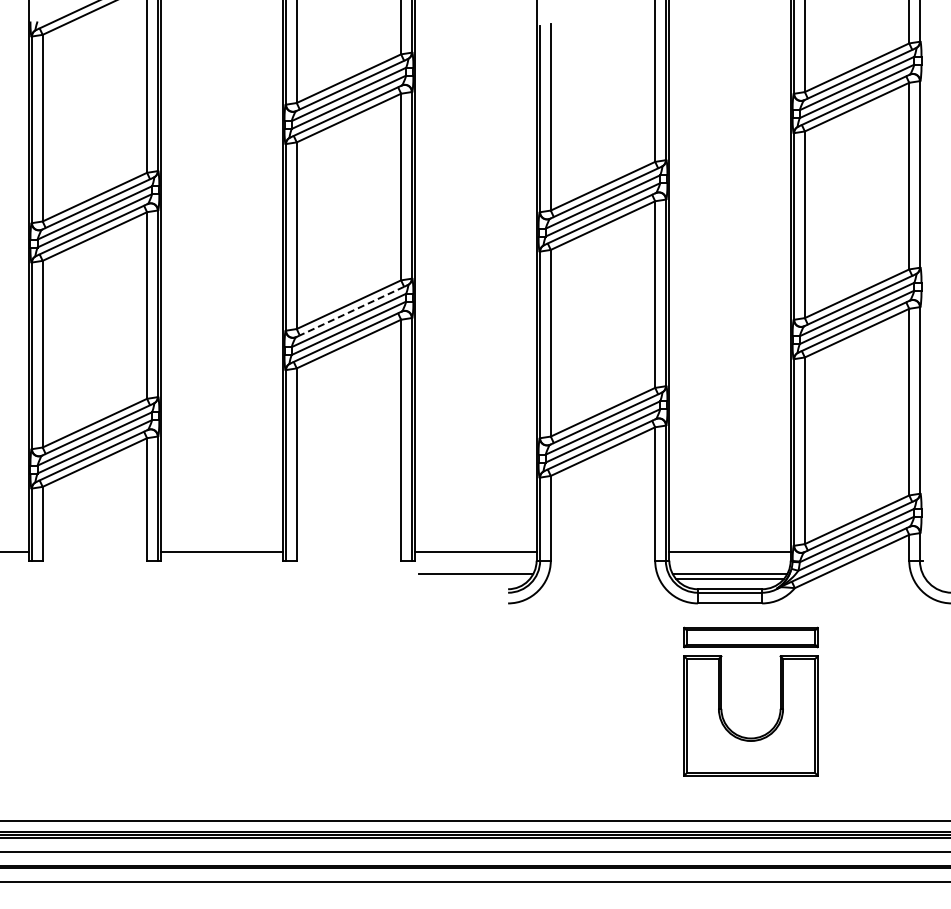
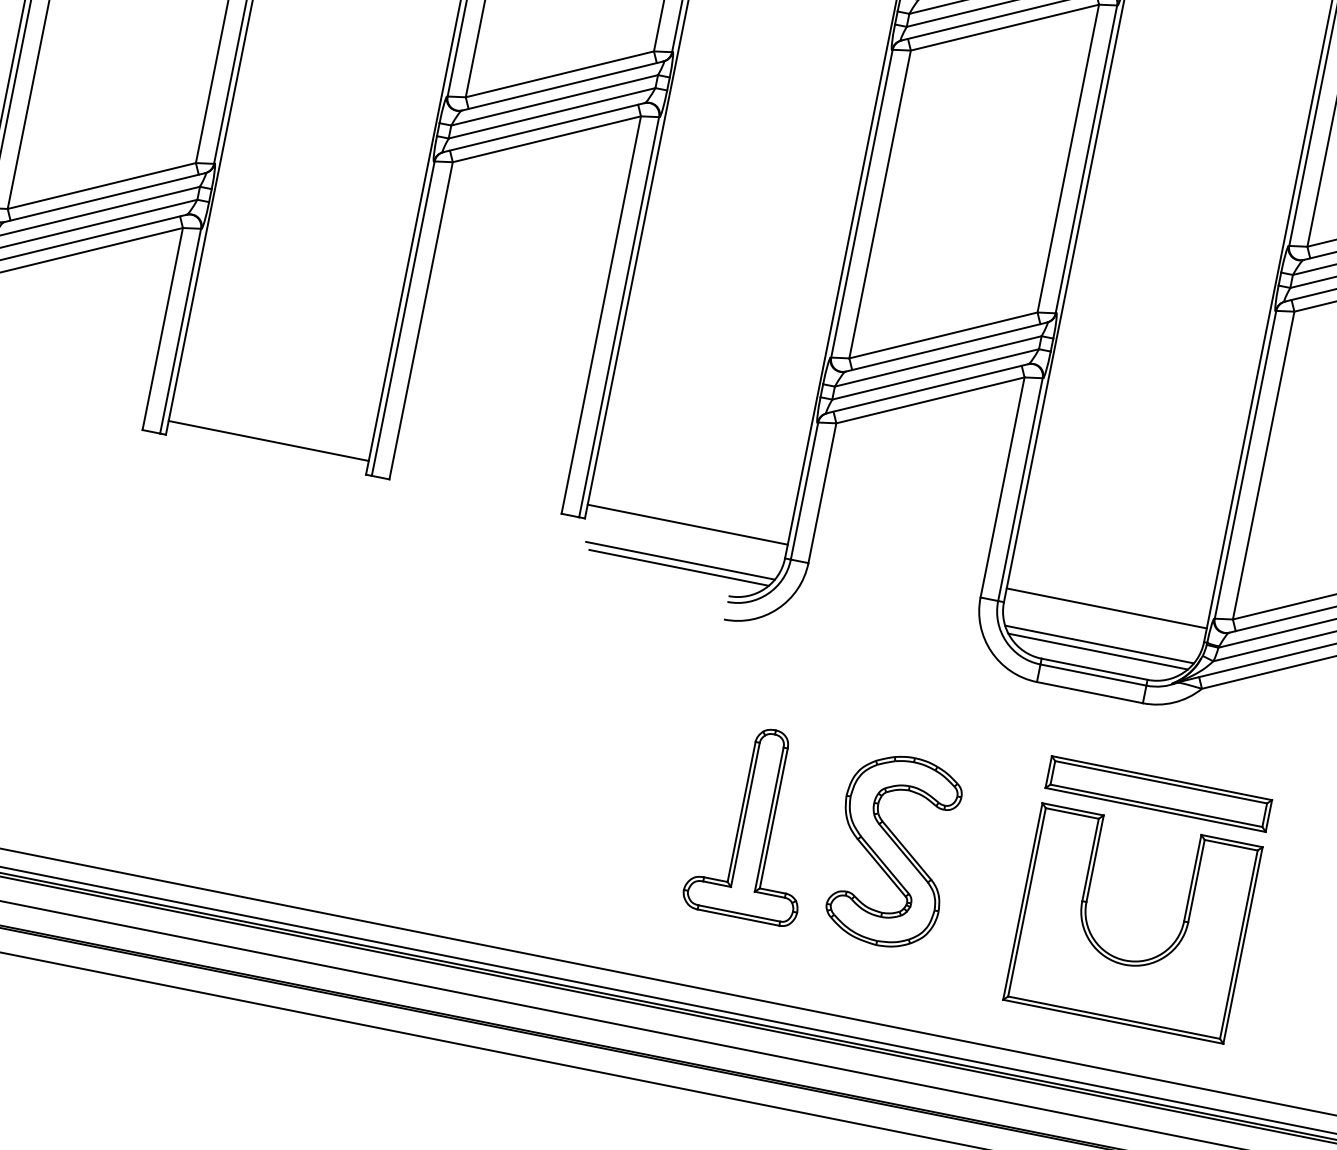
line: (351, 311) -> (561, 86), dashed -> solid
line: (475, 578) -> (678, 567), added
part: (721, 701) -> (1089, 889), moved
part: (550, 718) -> (755, 823), added
part: (633, 718) -> (892, 850), added

